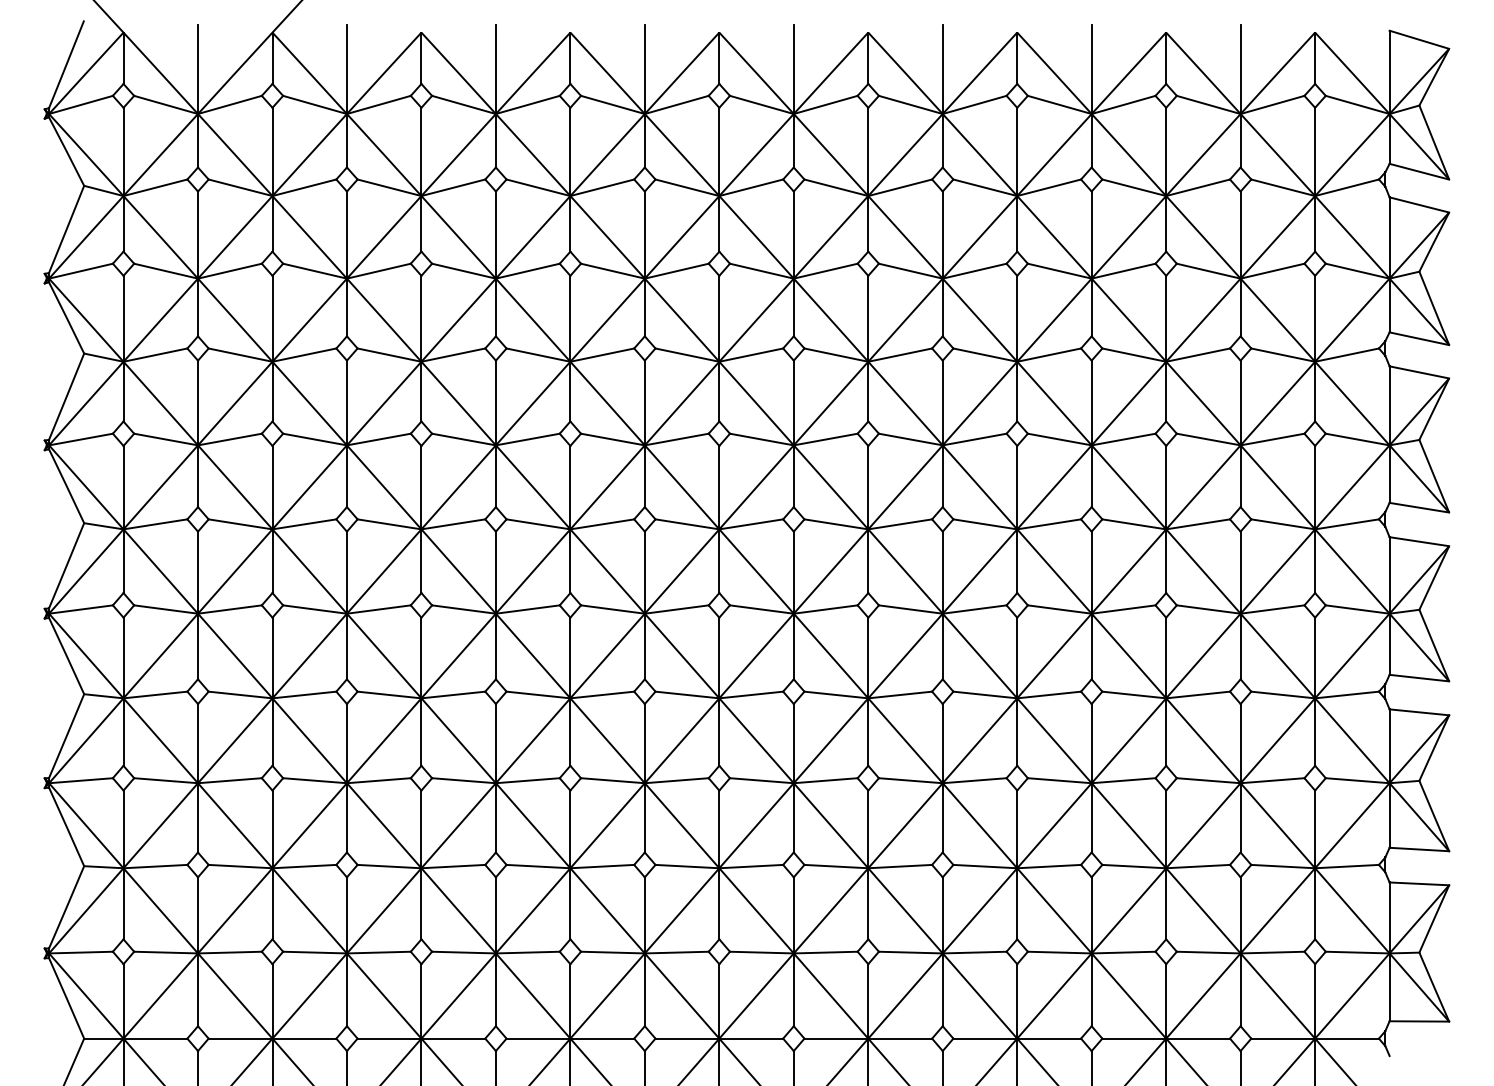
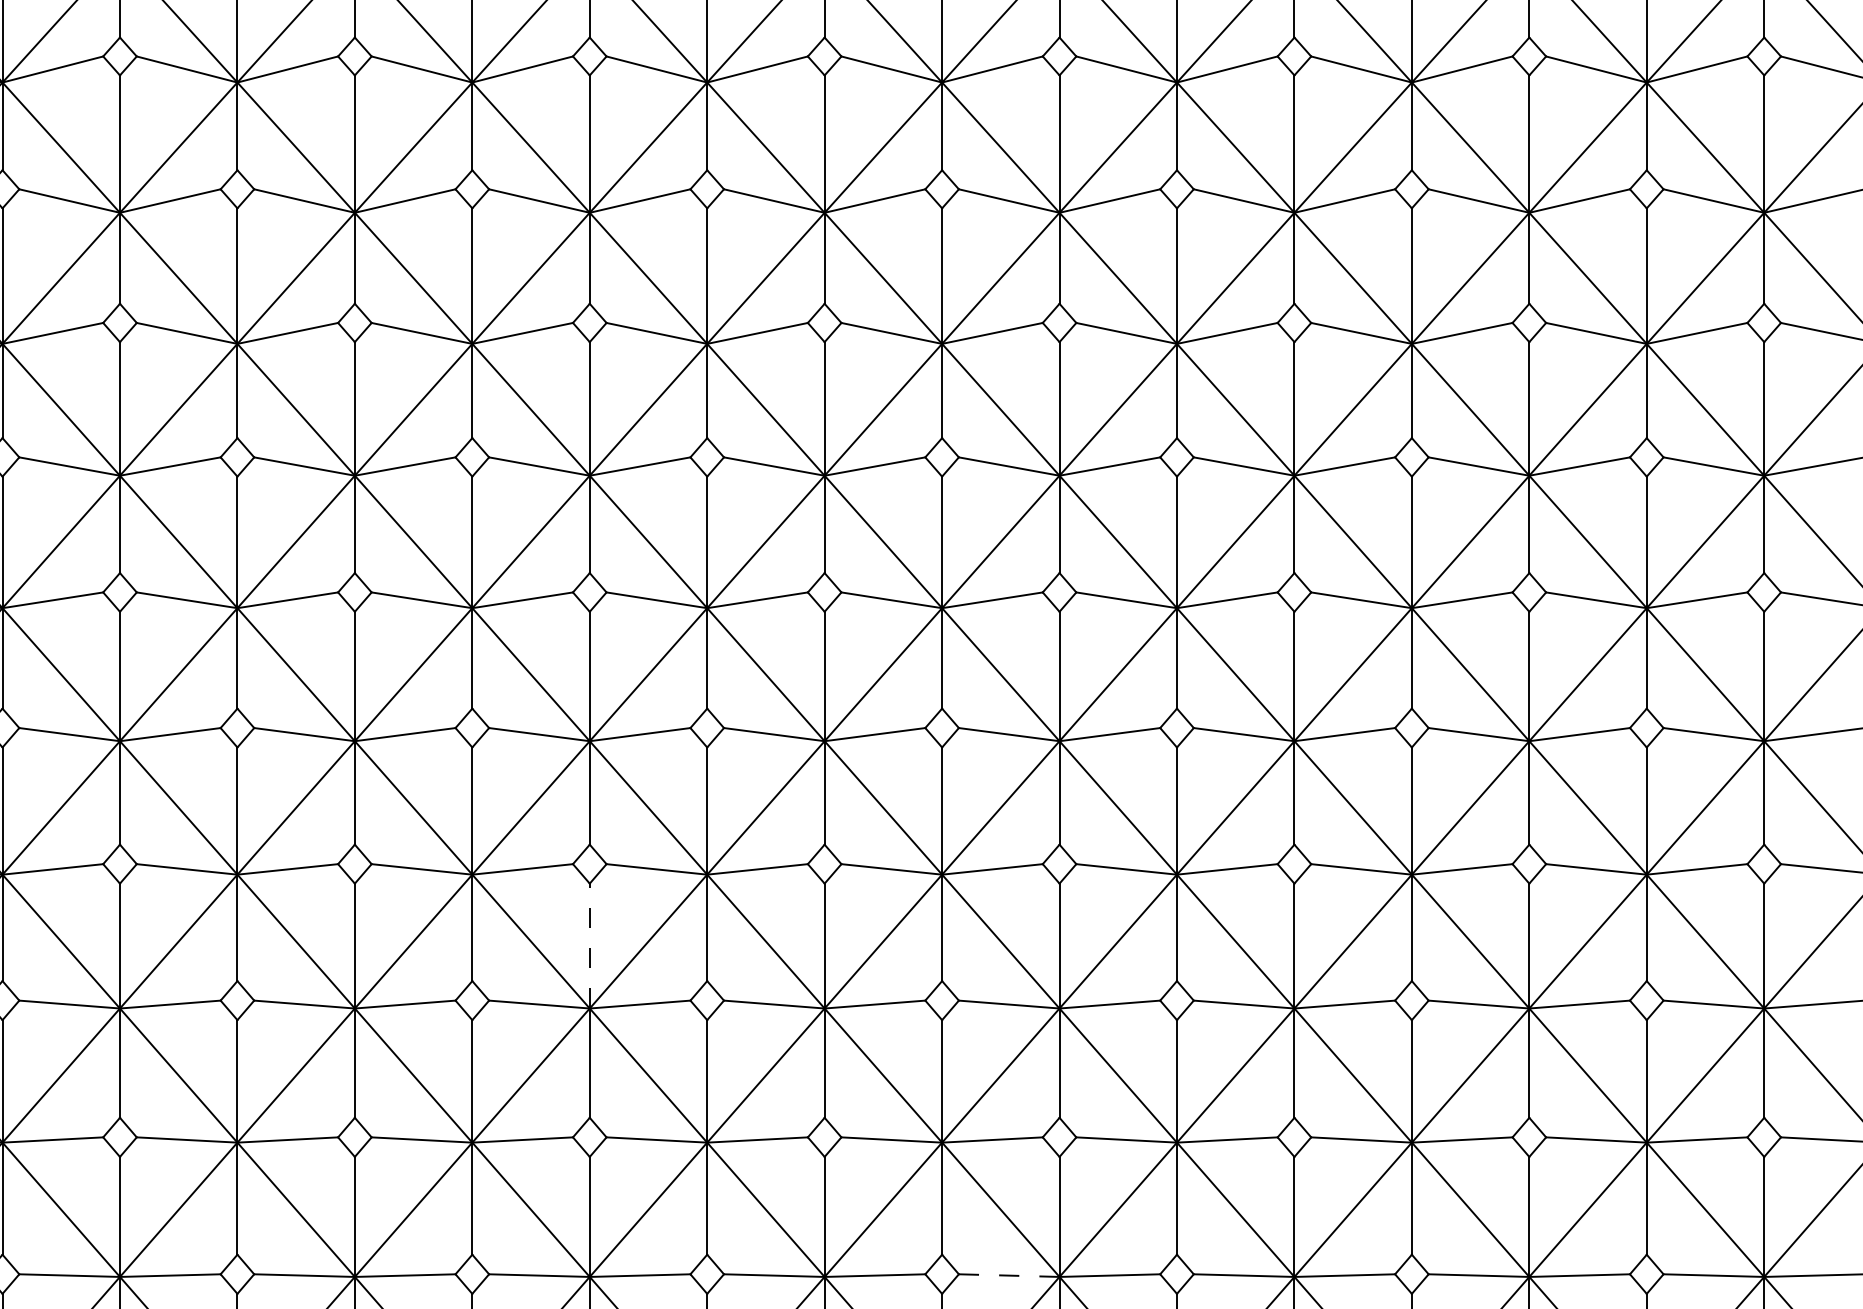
line: (495, 743) -> (589, 945), solid -> dashed
line: (761, 952) -> (1008, 1275), solid -> dashed

